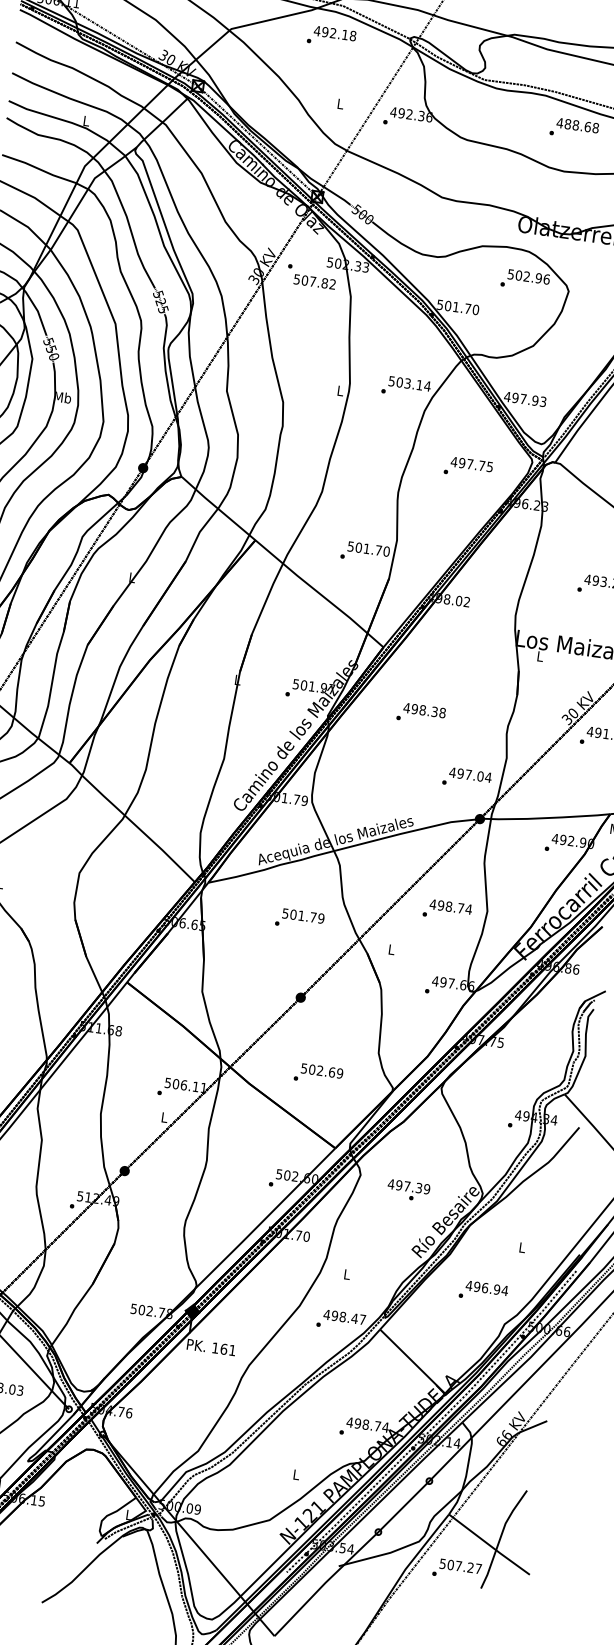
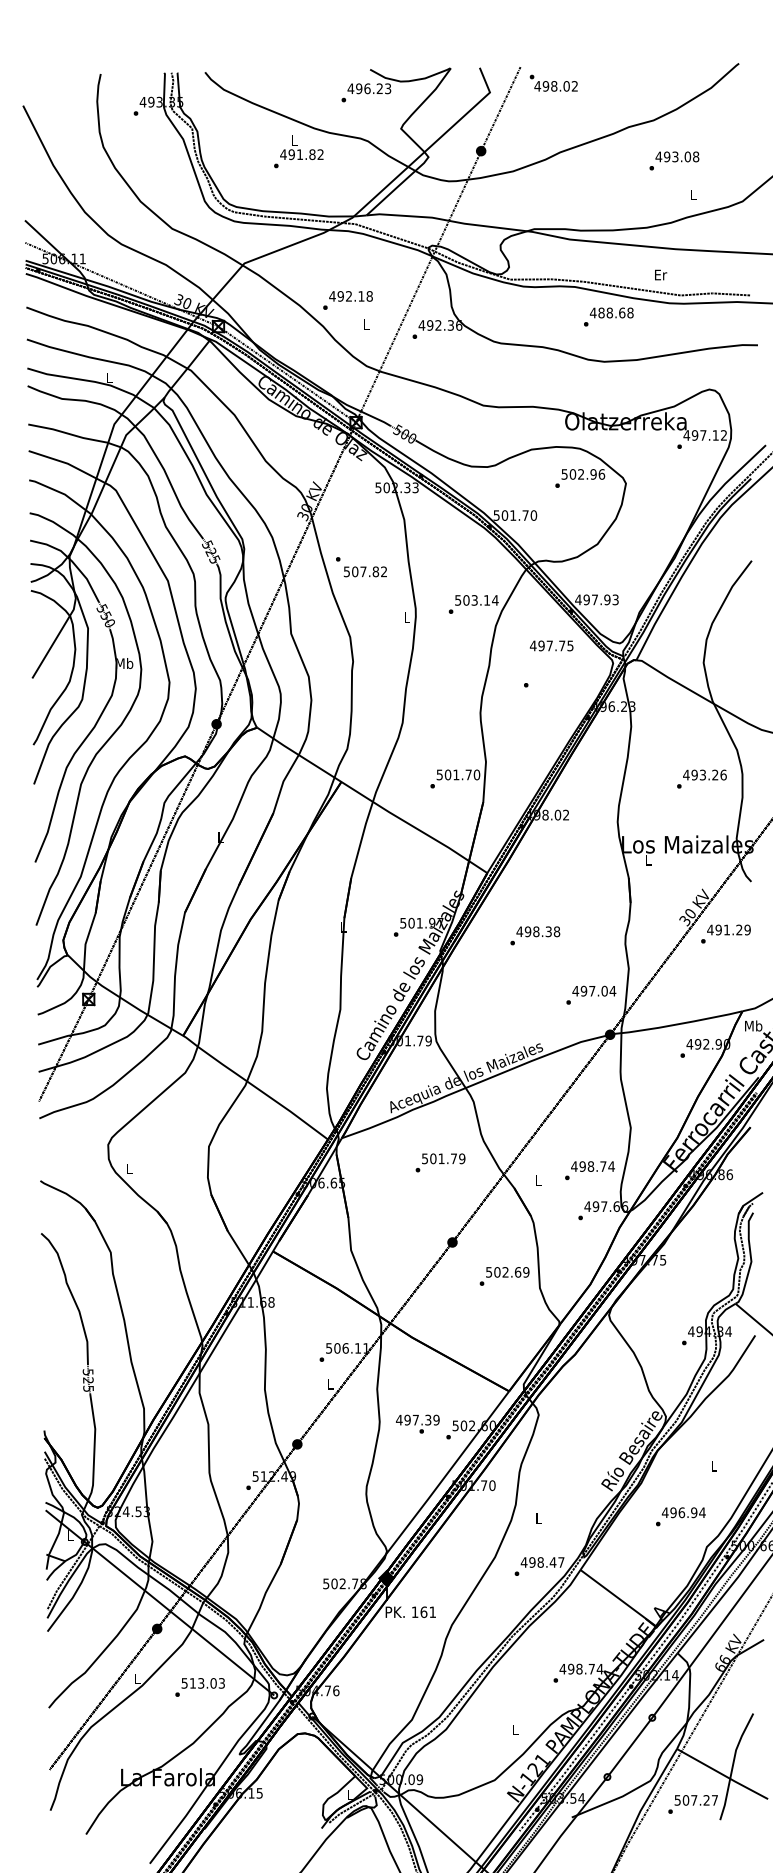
text: (331, 37) -> (347, 300), moved
text: (311, 277) -> (361, 567), moved
text: (471, 464) -> (551, 645), moved
text: (447, 910) -> (589, 1170), moved
text: (318, 1074) -> (504, 1276), moved
text: (408, 1189) -> (417, 1423), moved

